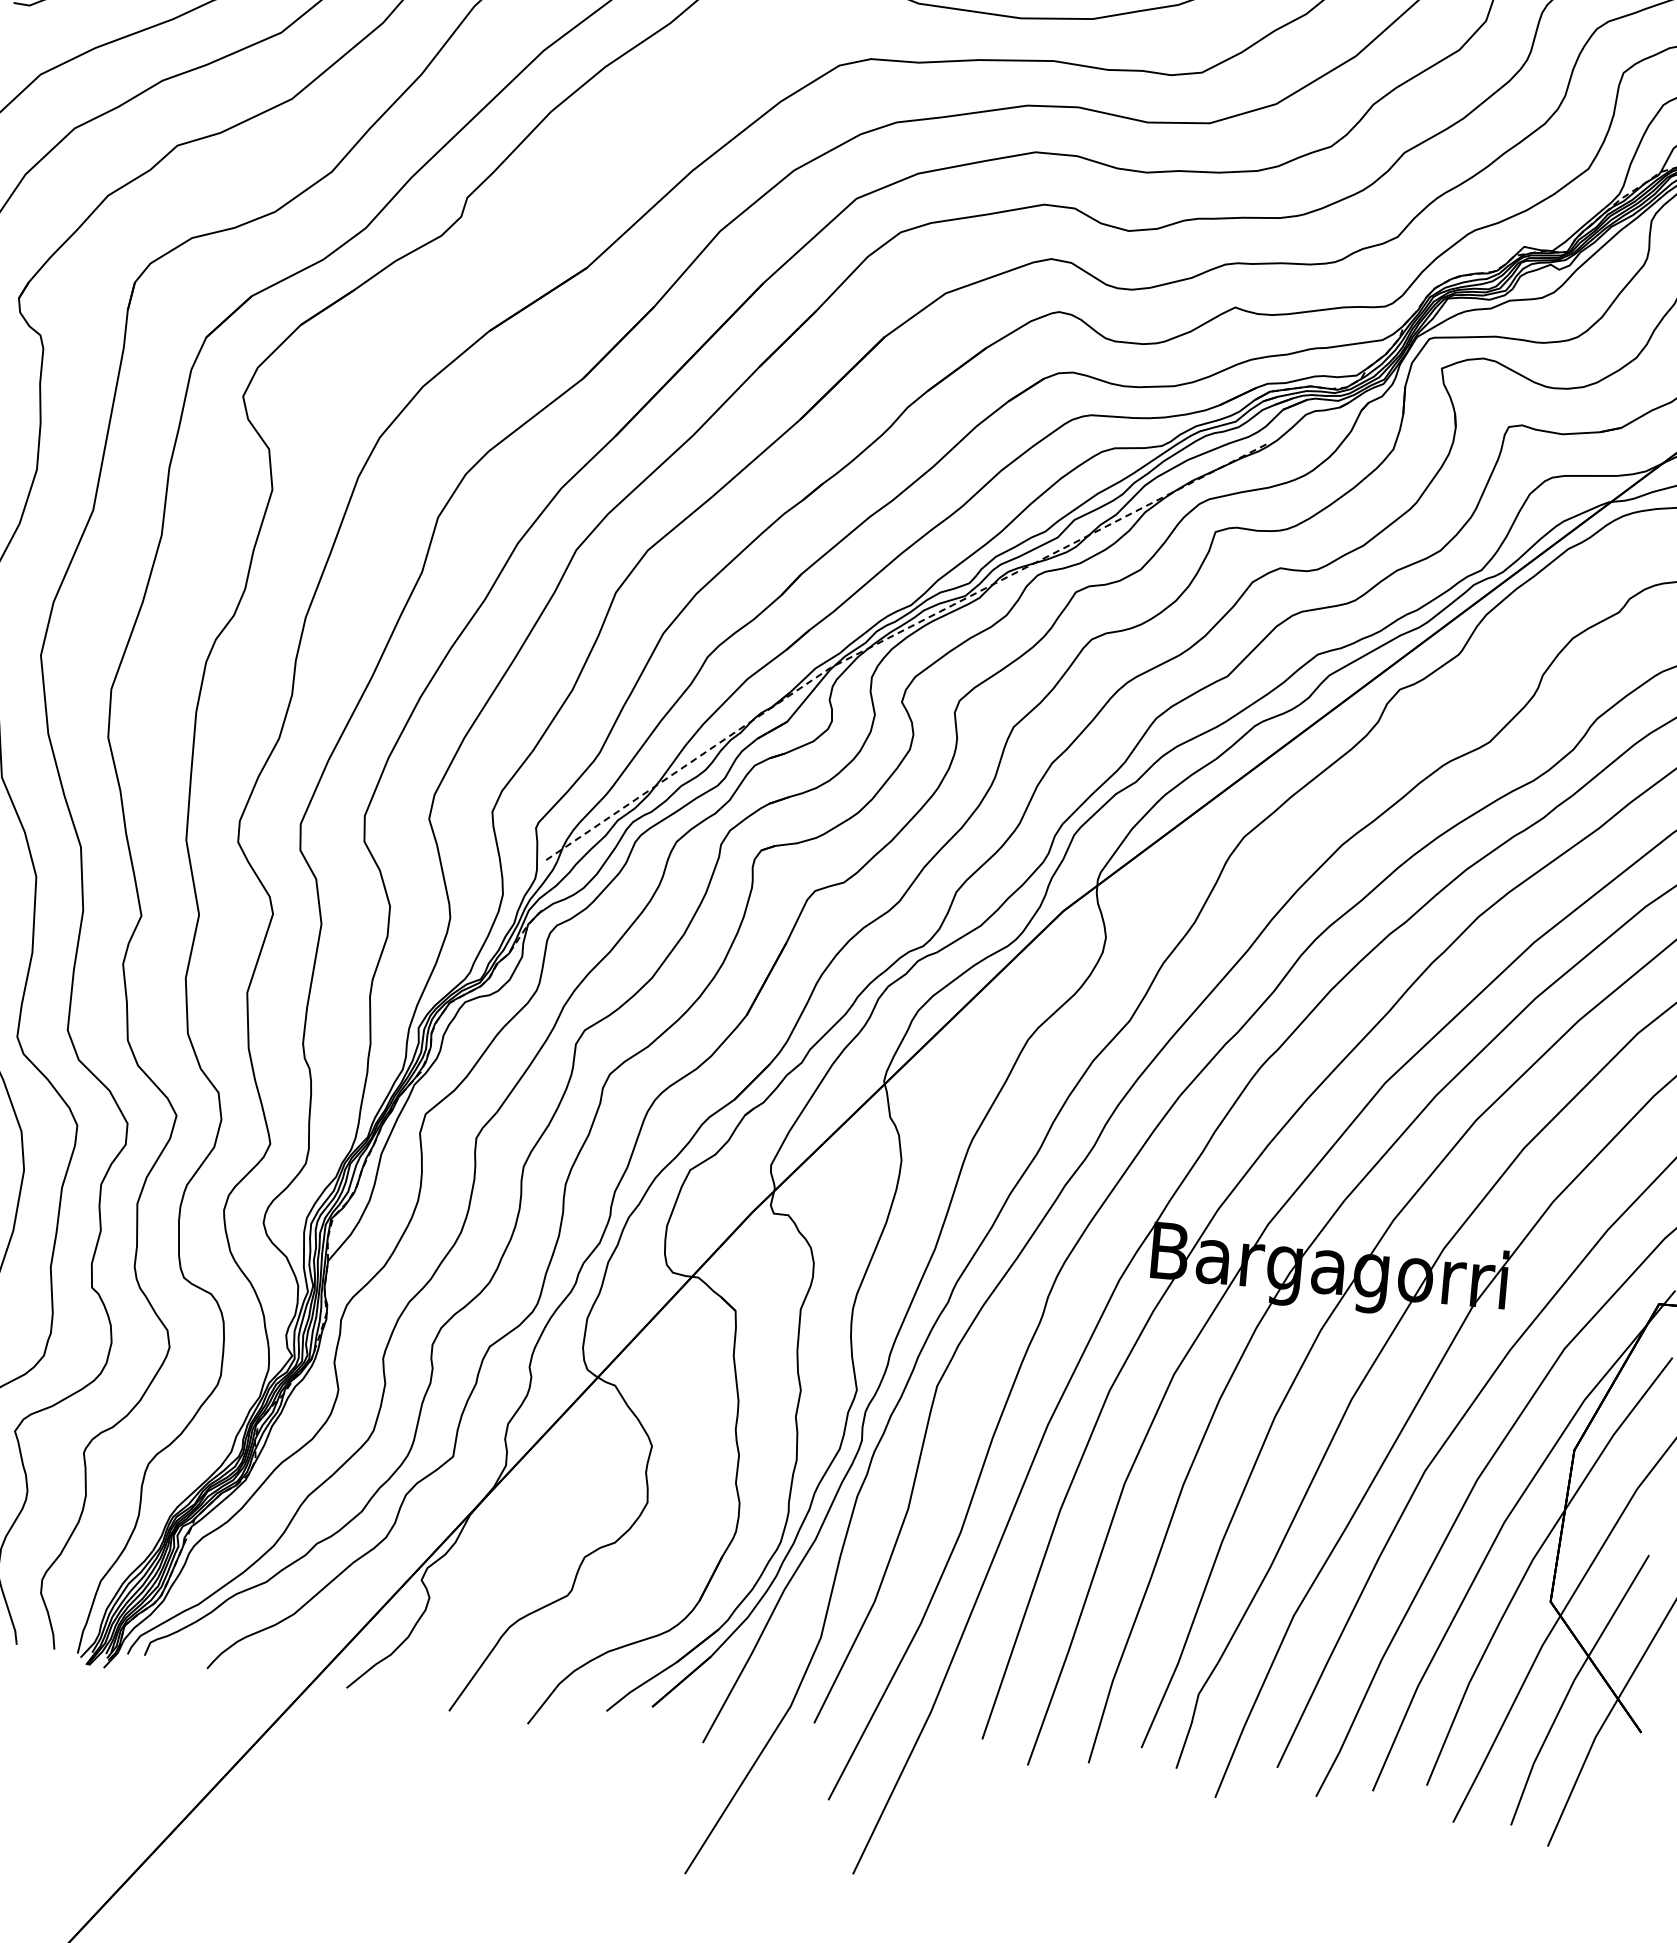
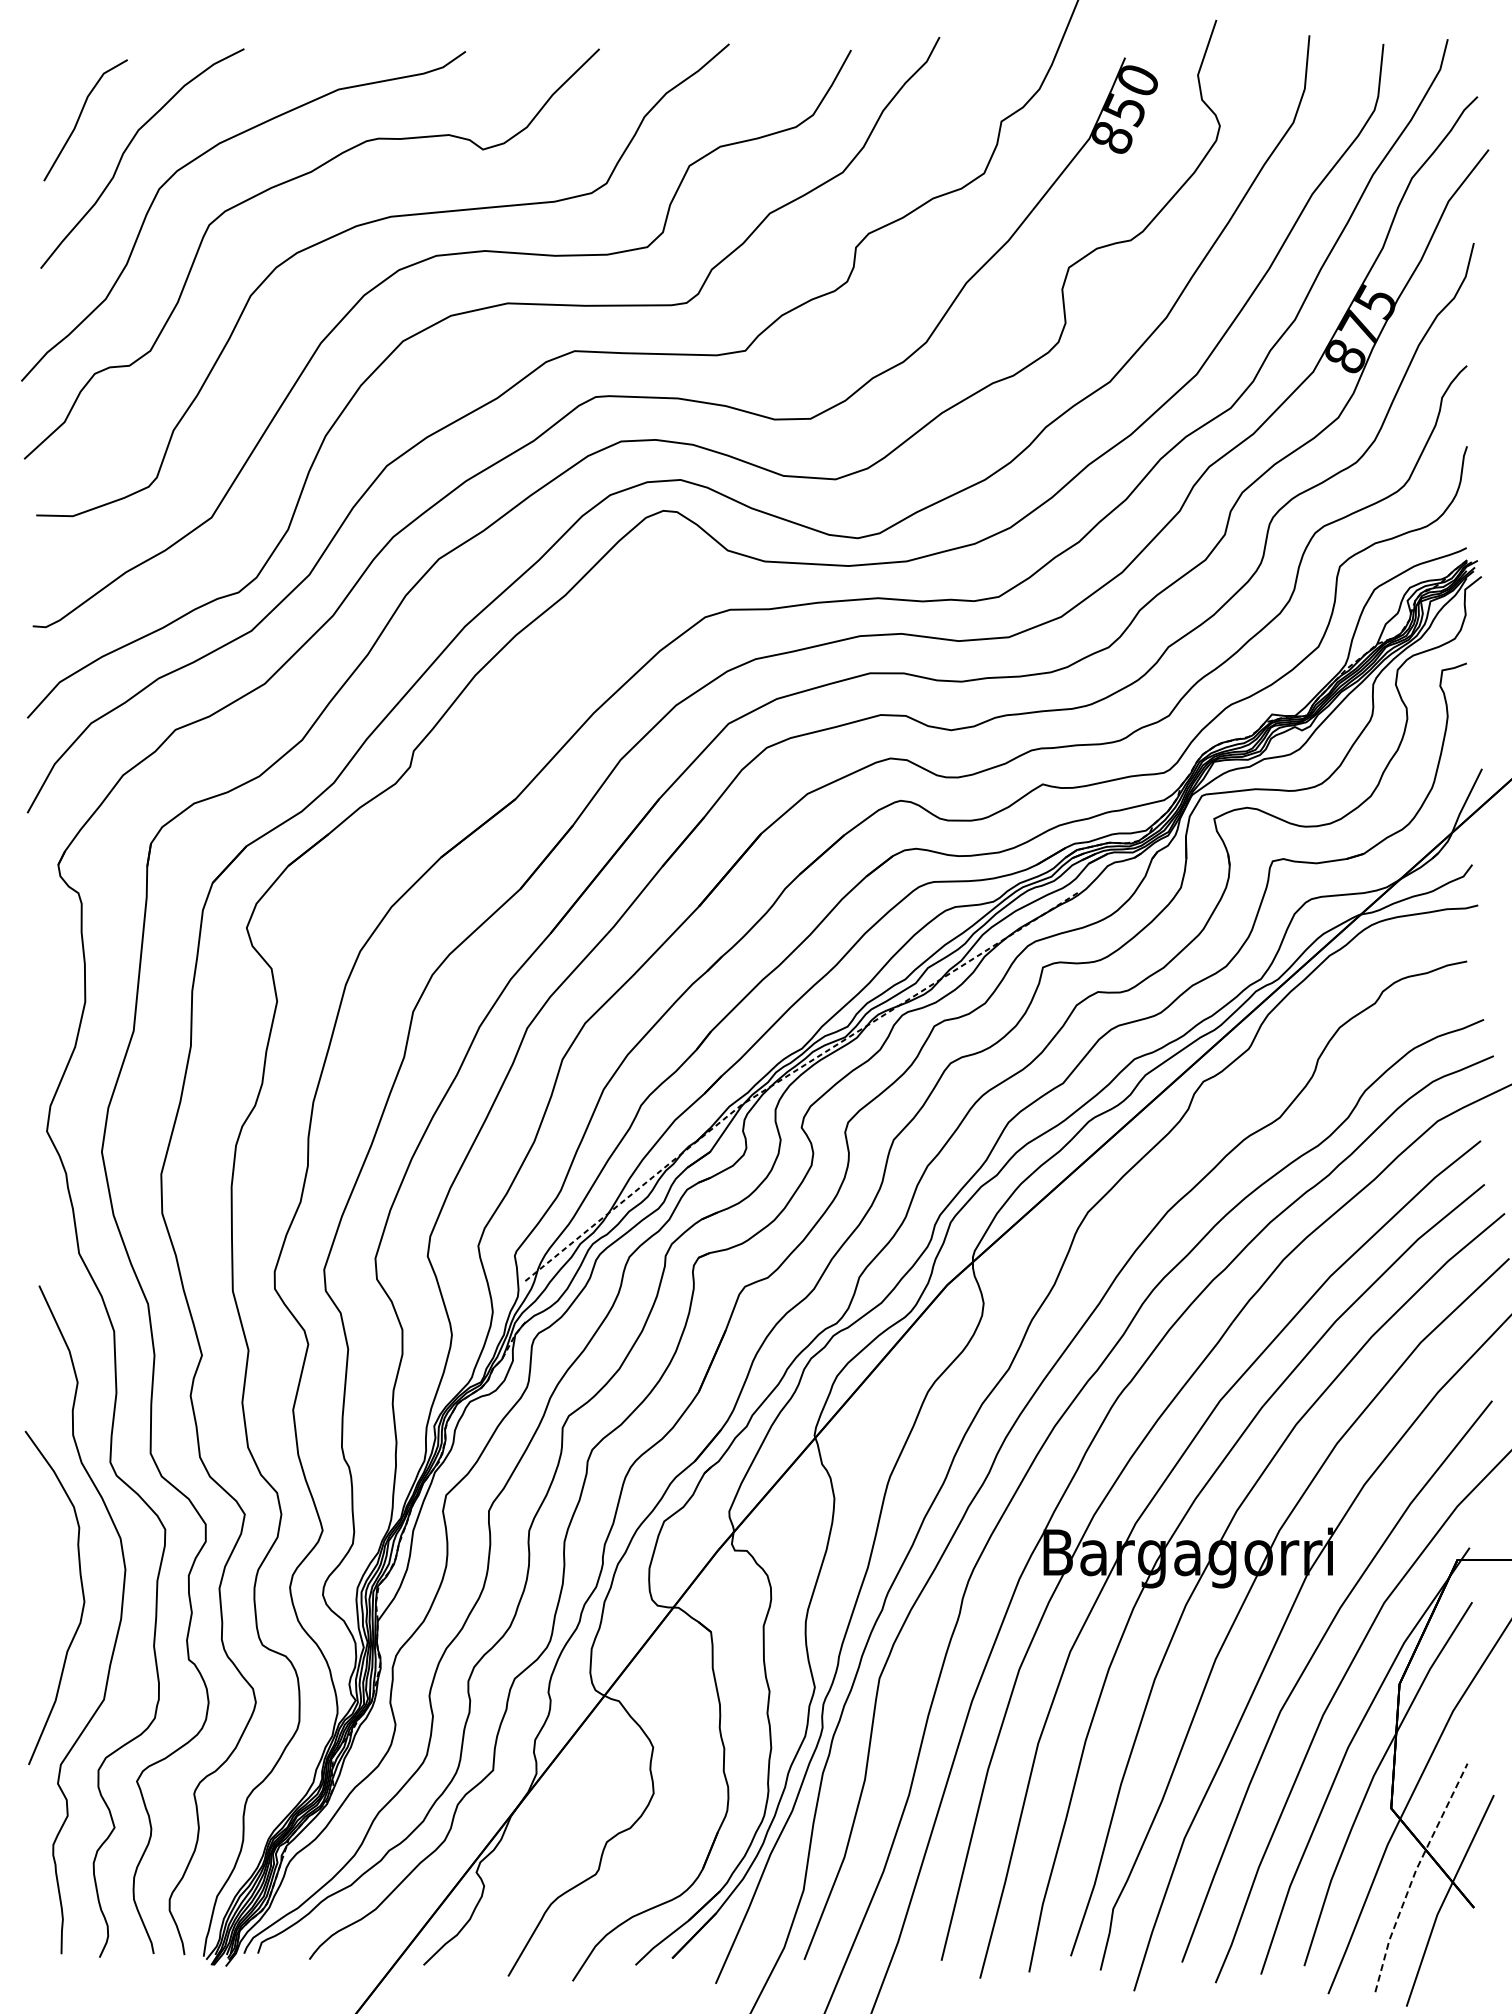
line: (1571, 1685) -> (1414, 1874), solid -> dashed

